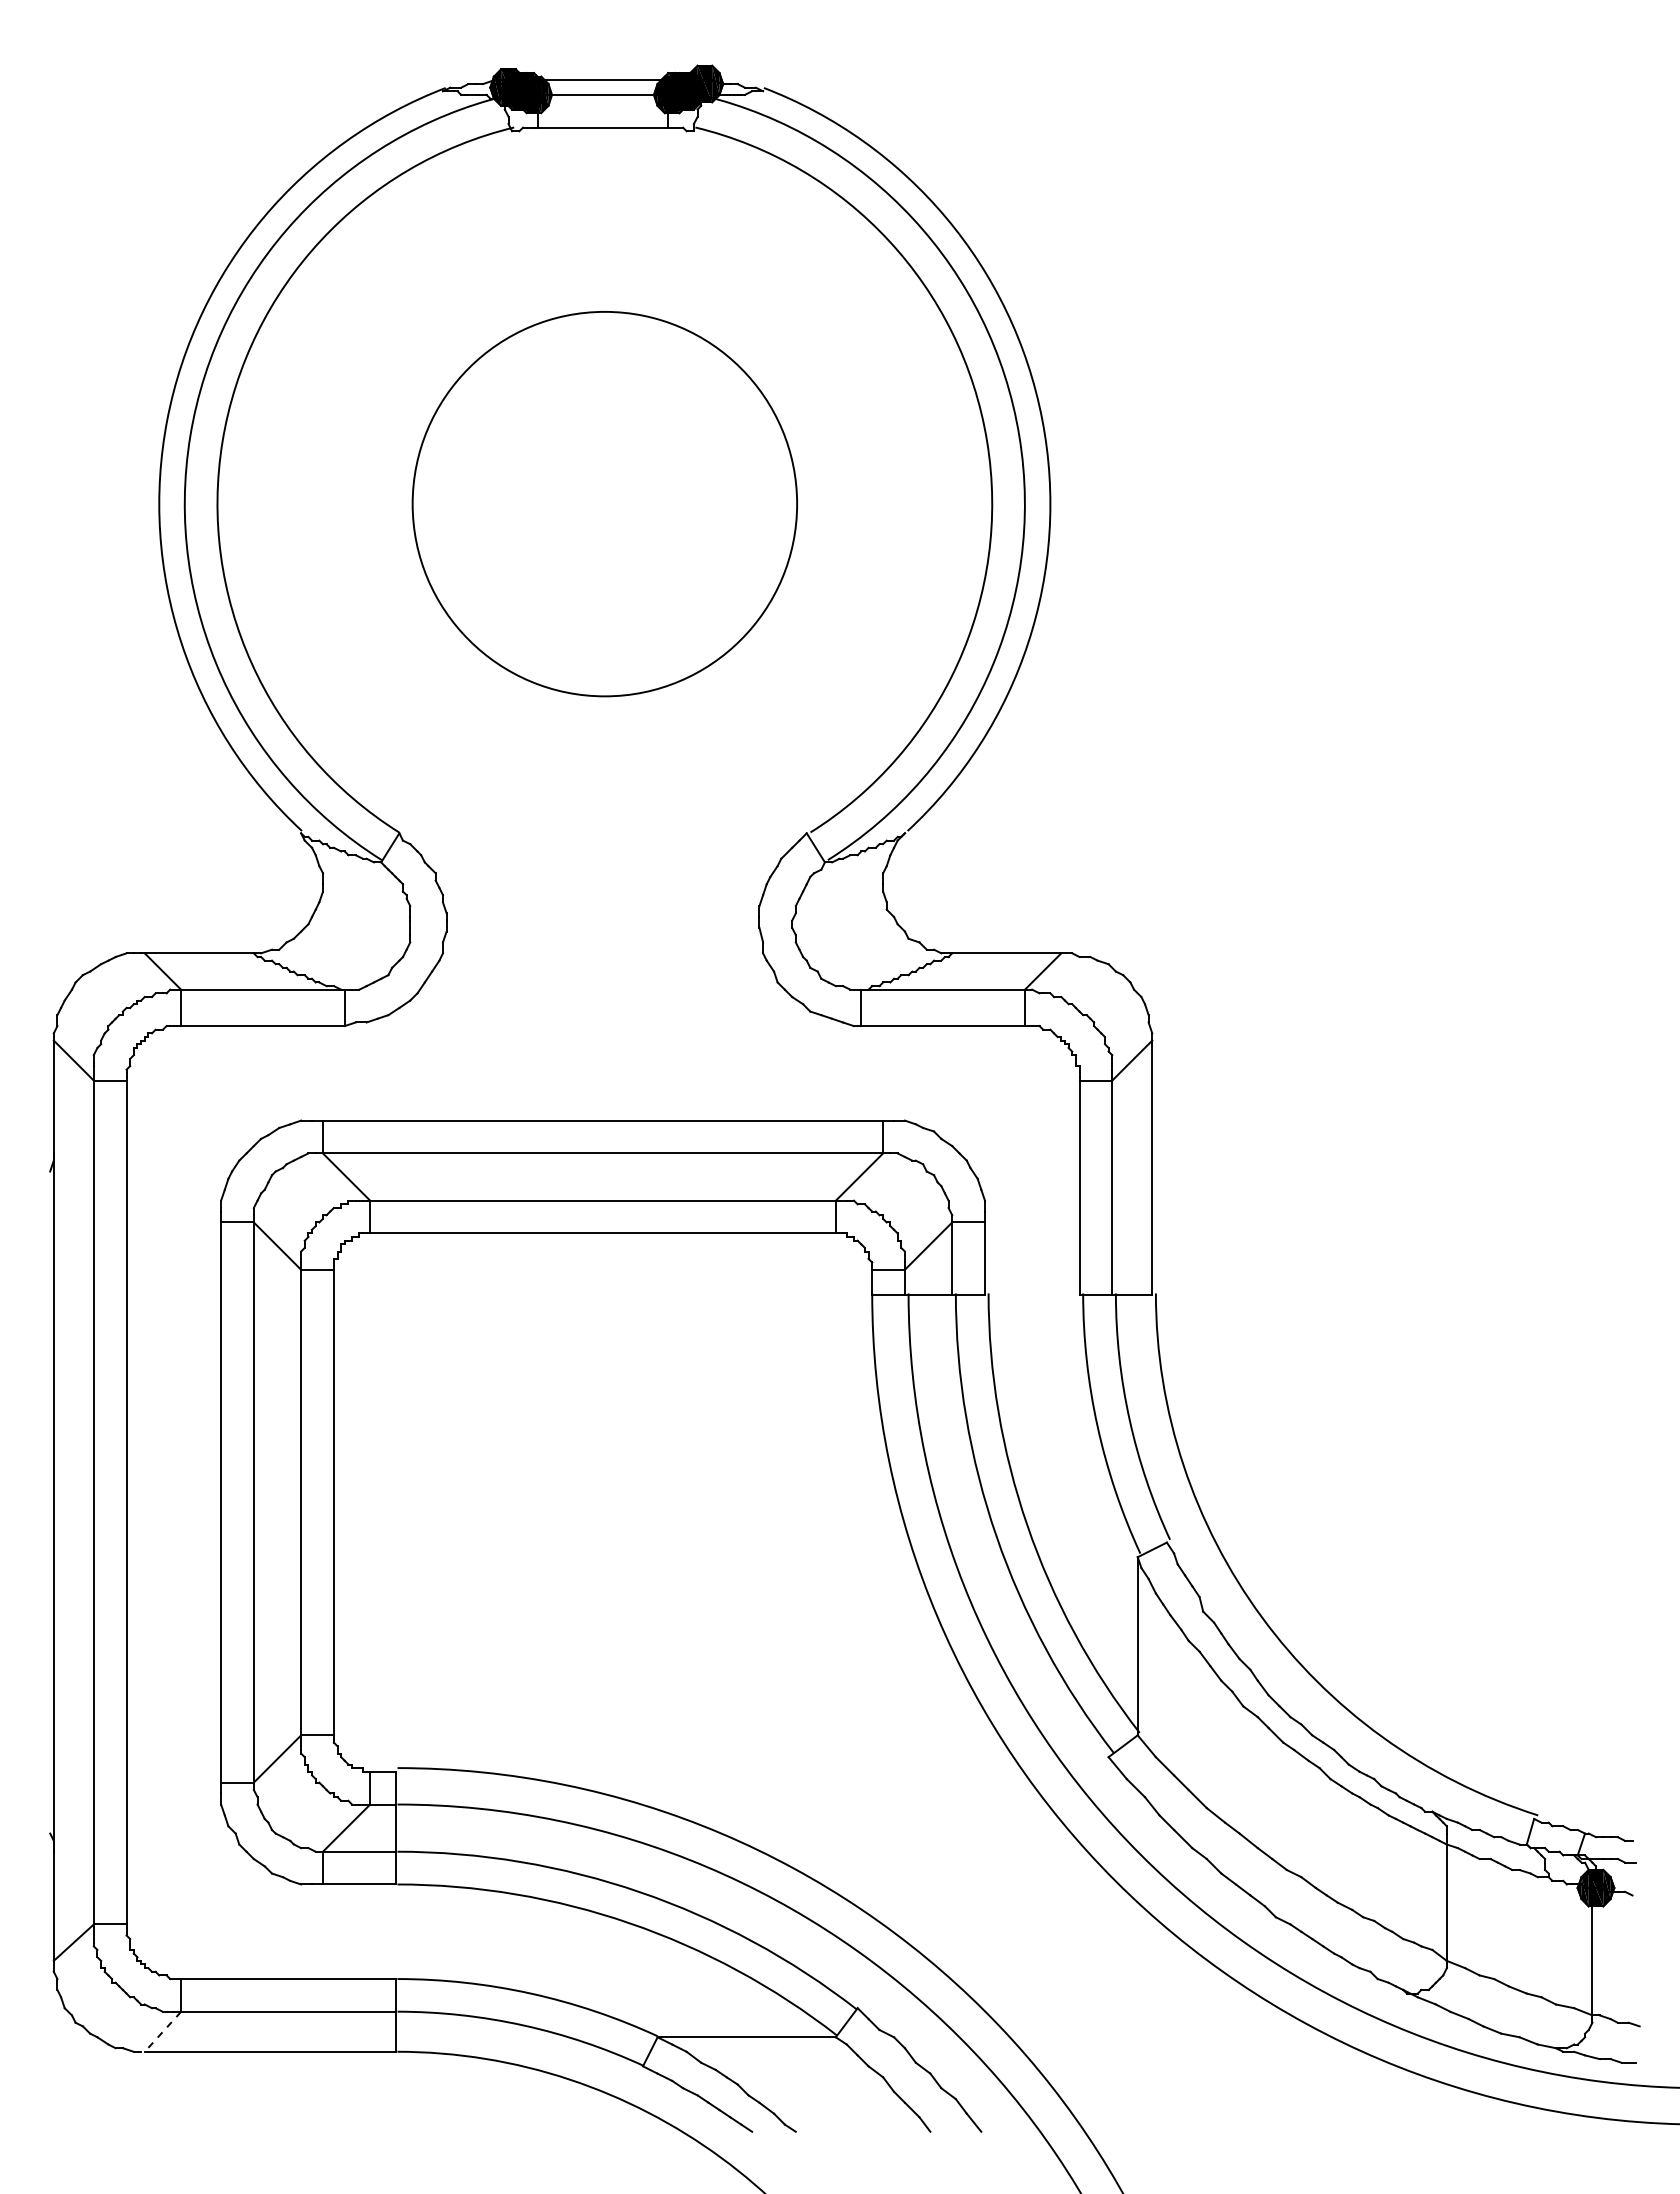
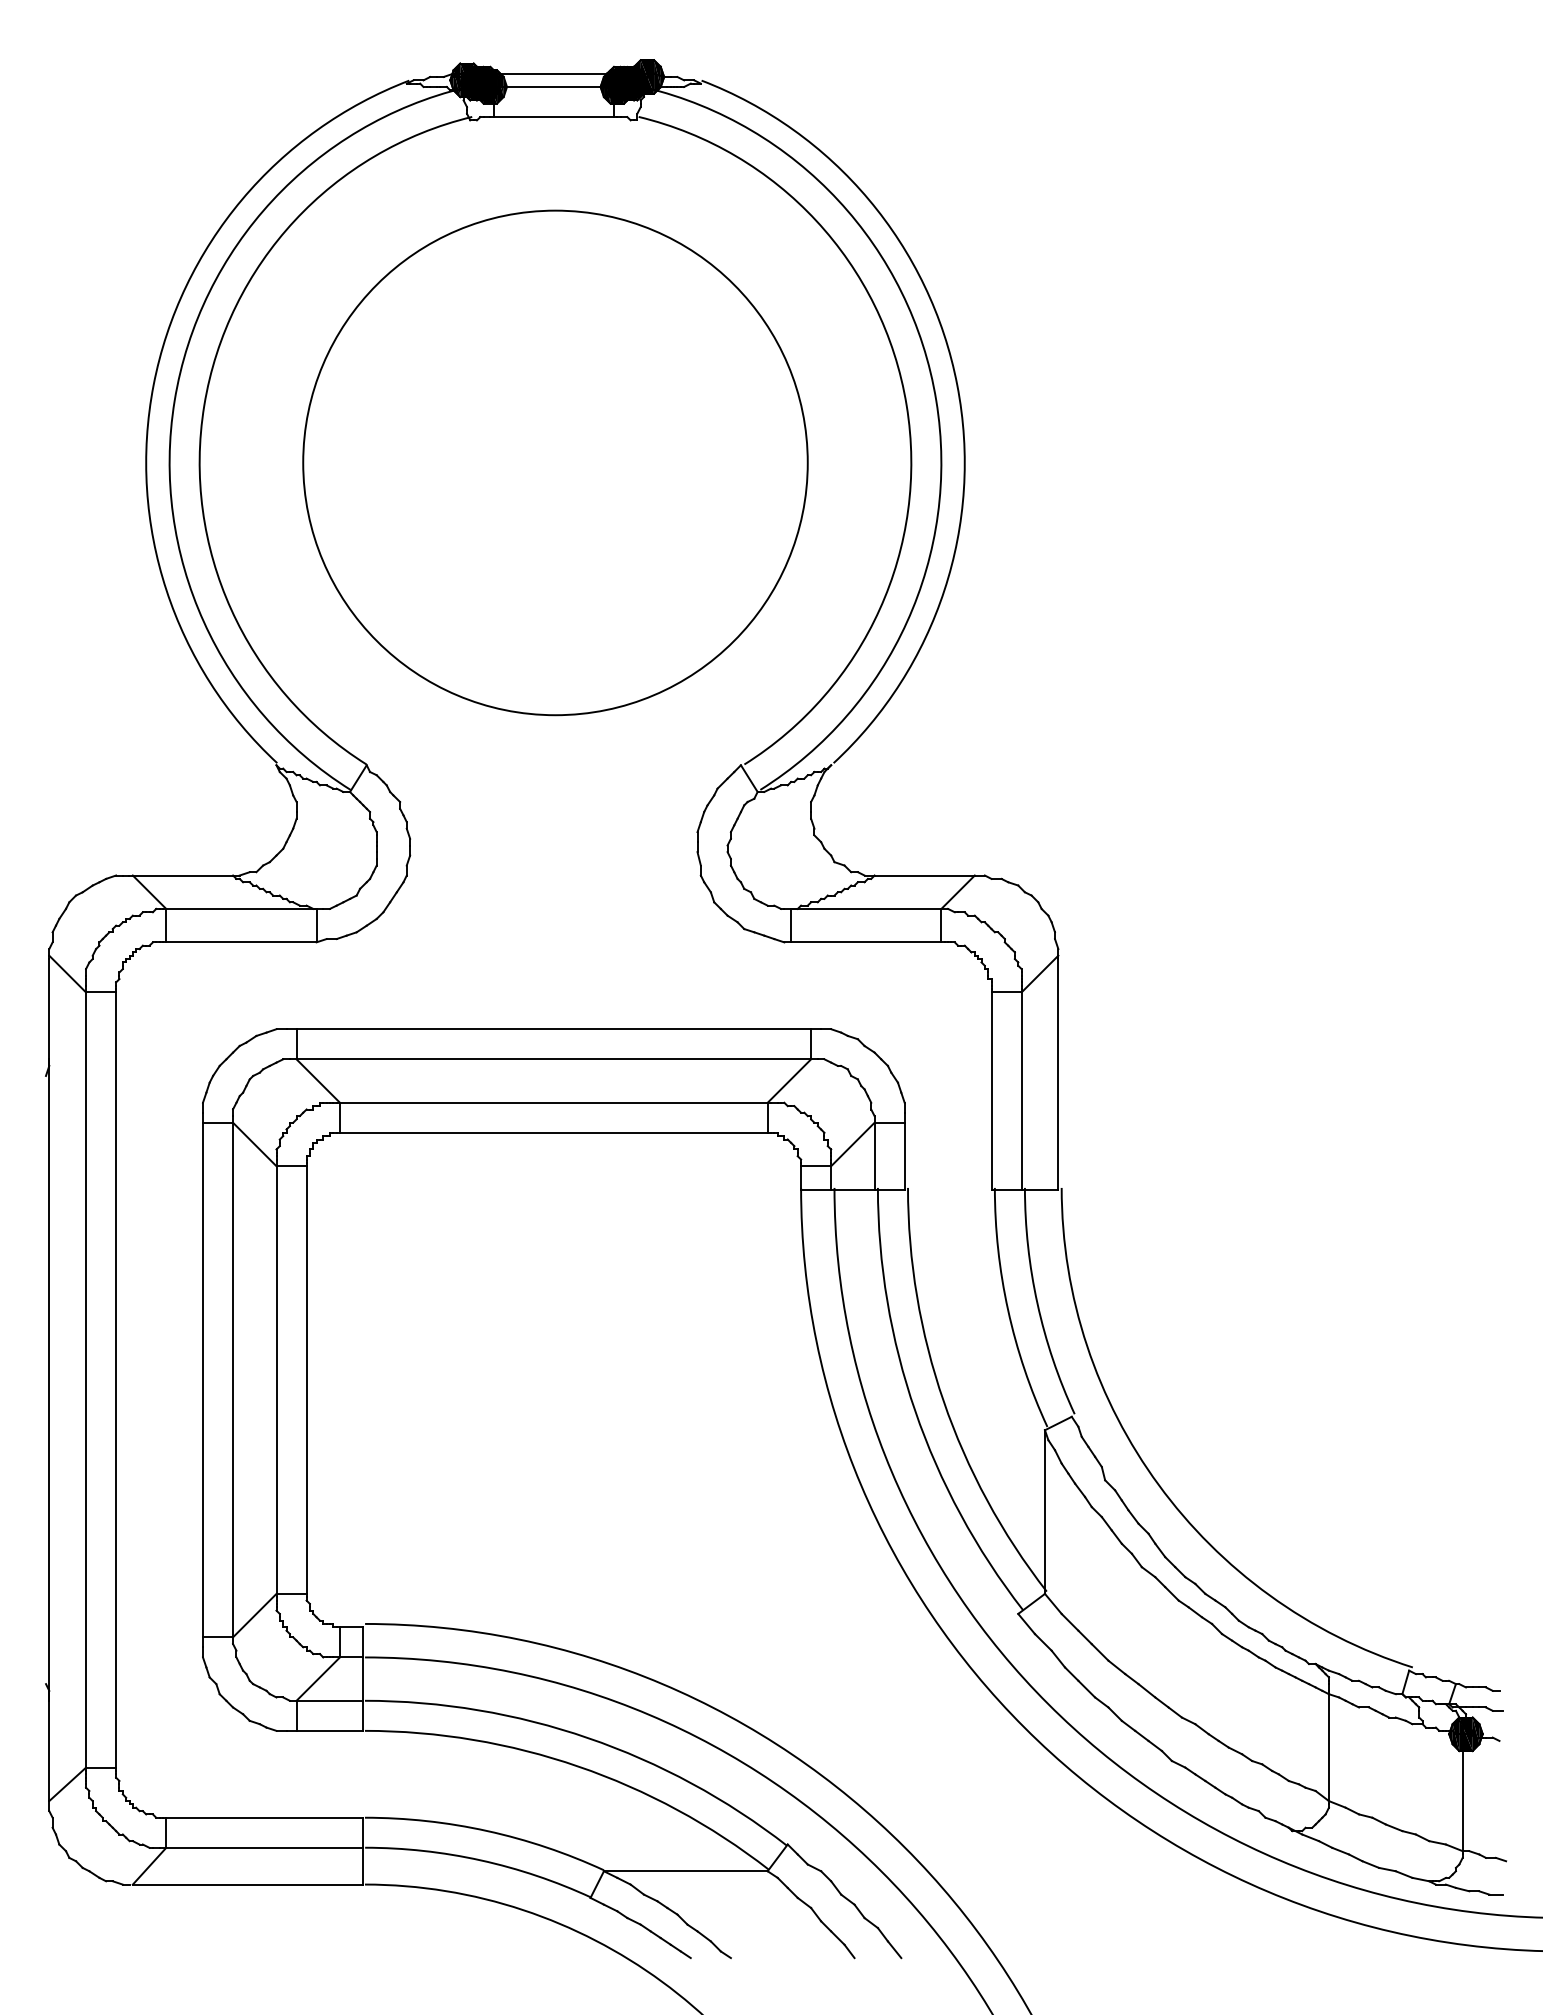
part: (604, 503) -> (555, 462), size x1.43
line: (162, 2032) -> (149, 1866), dashed -> solid

